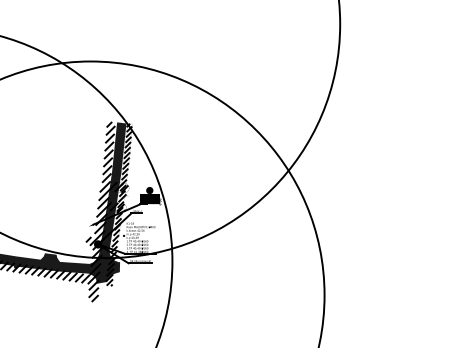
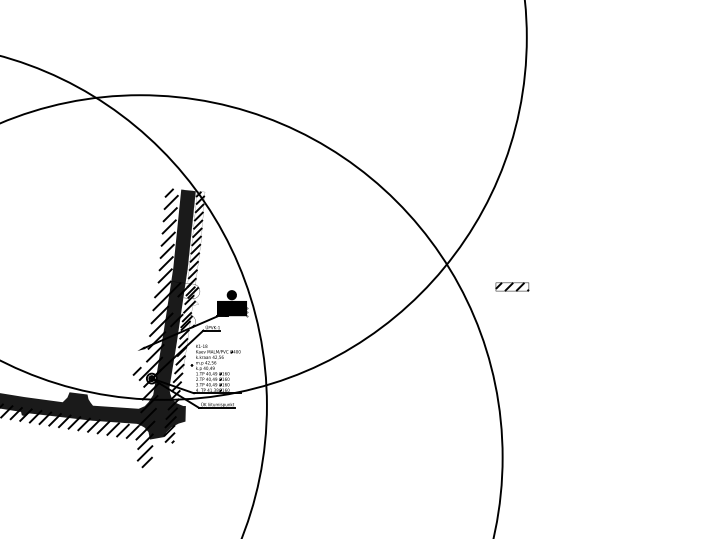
part: (330, 185) -> (511, 287), added

